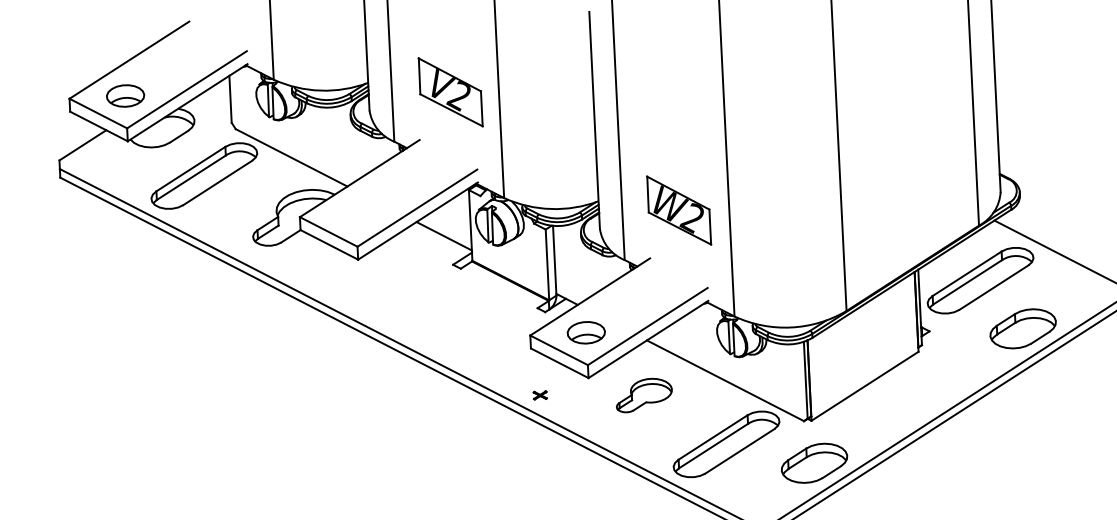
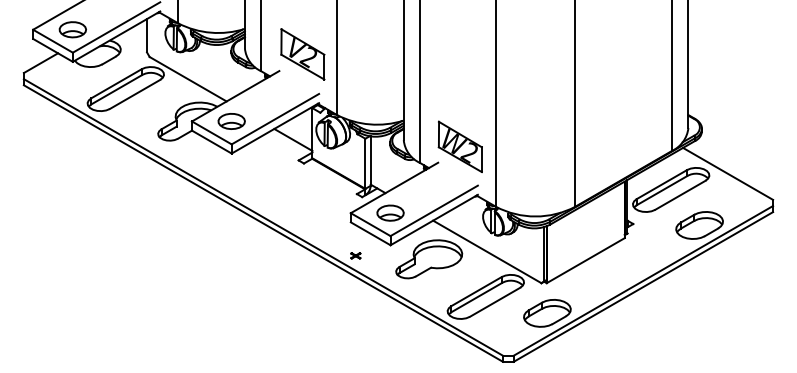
part: (450, 92) -> (302, 54), moved
part: (677, 210) -> (459, 146), moved
part: (355, 214) -> (231, 121), added
part: (644, 395) -> (429, 259), size x1.67

